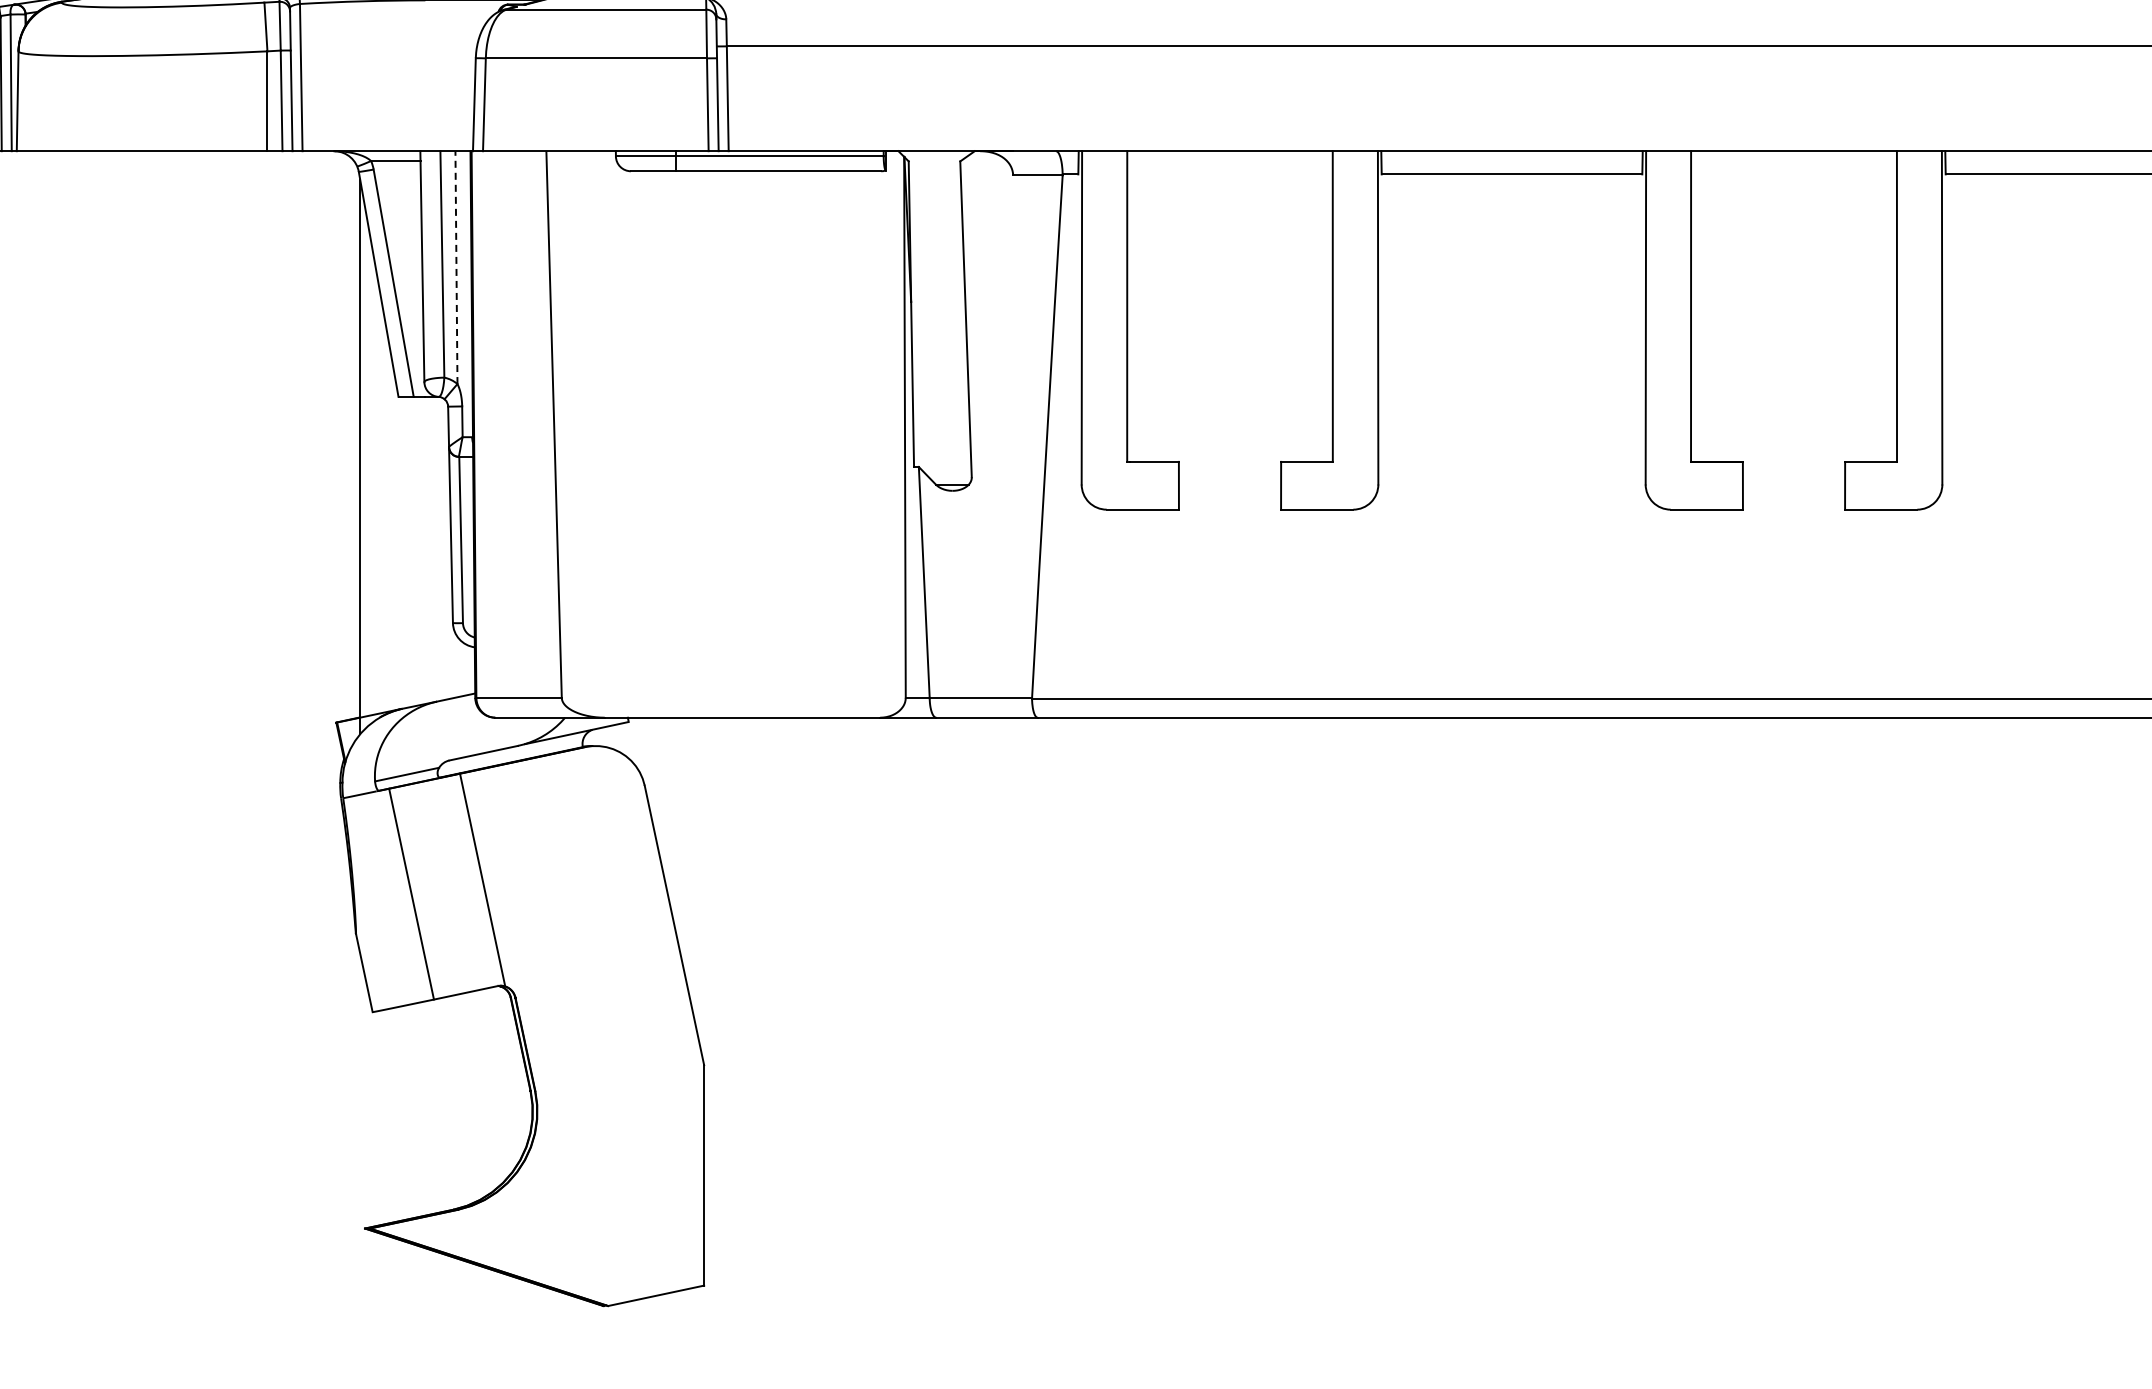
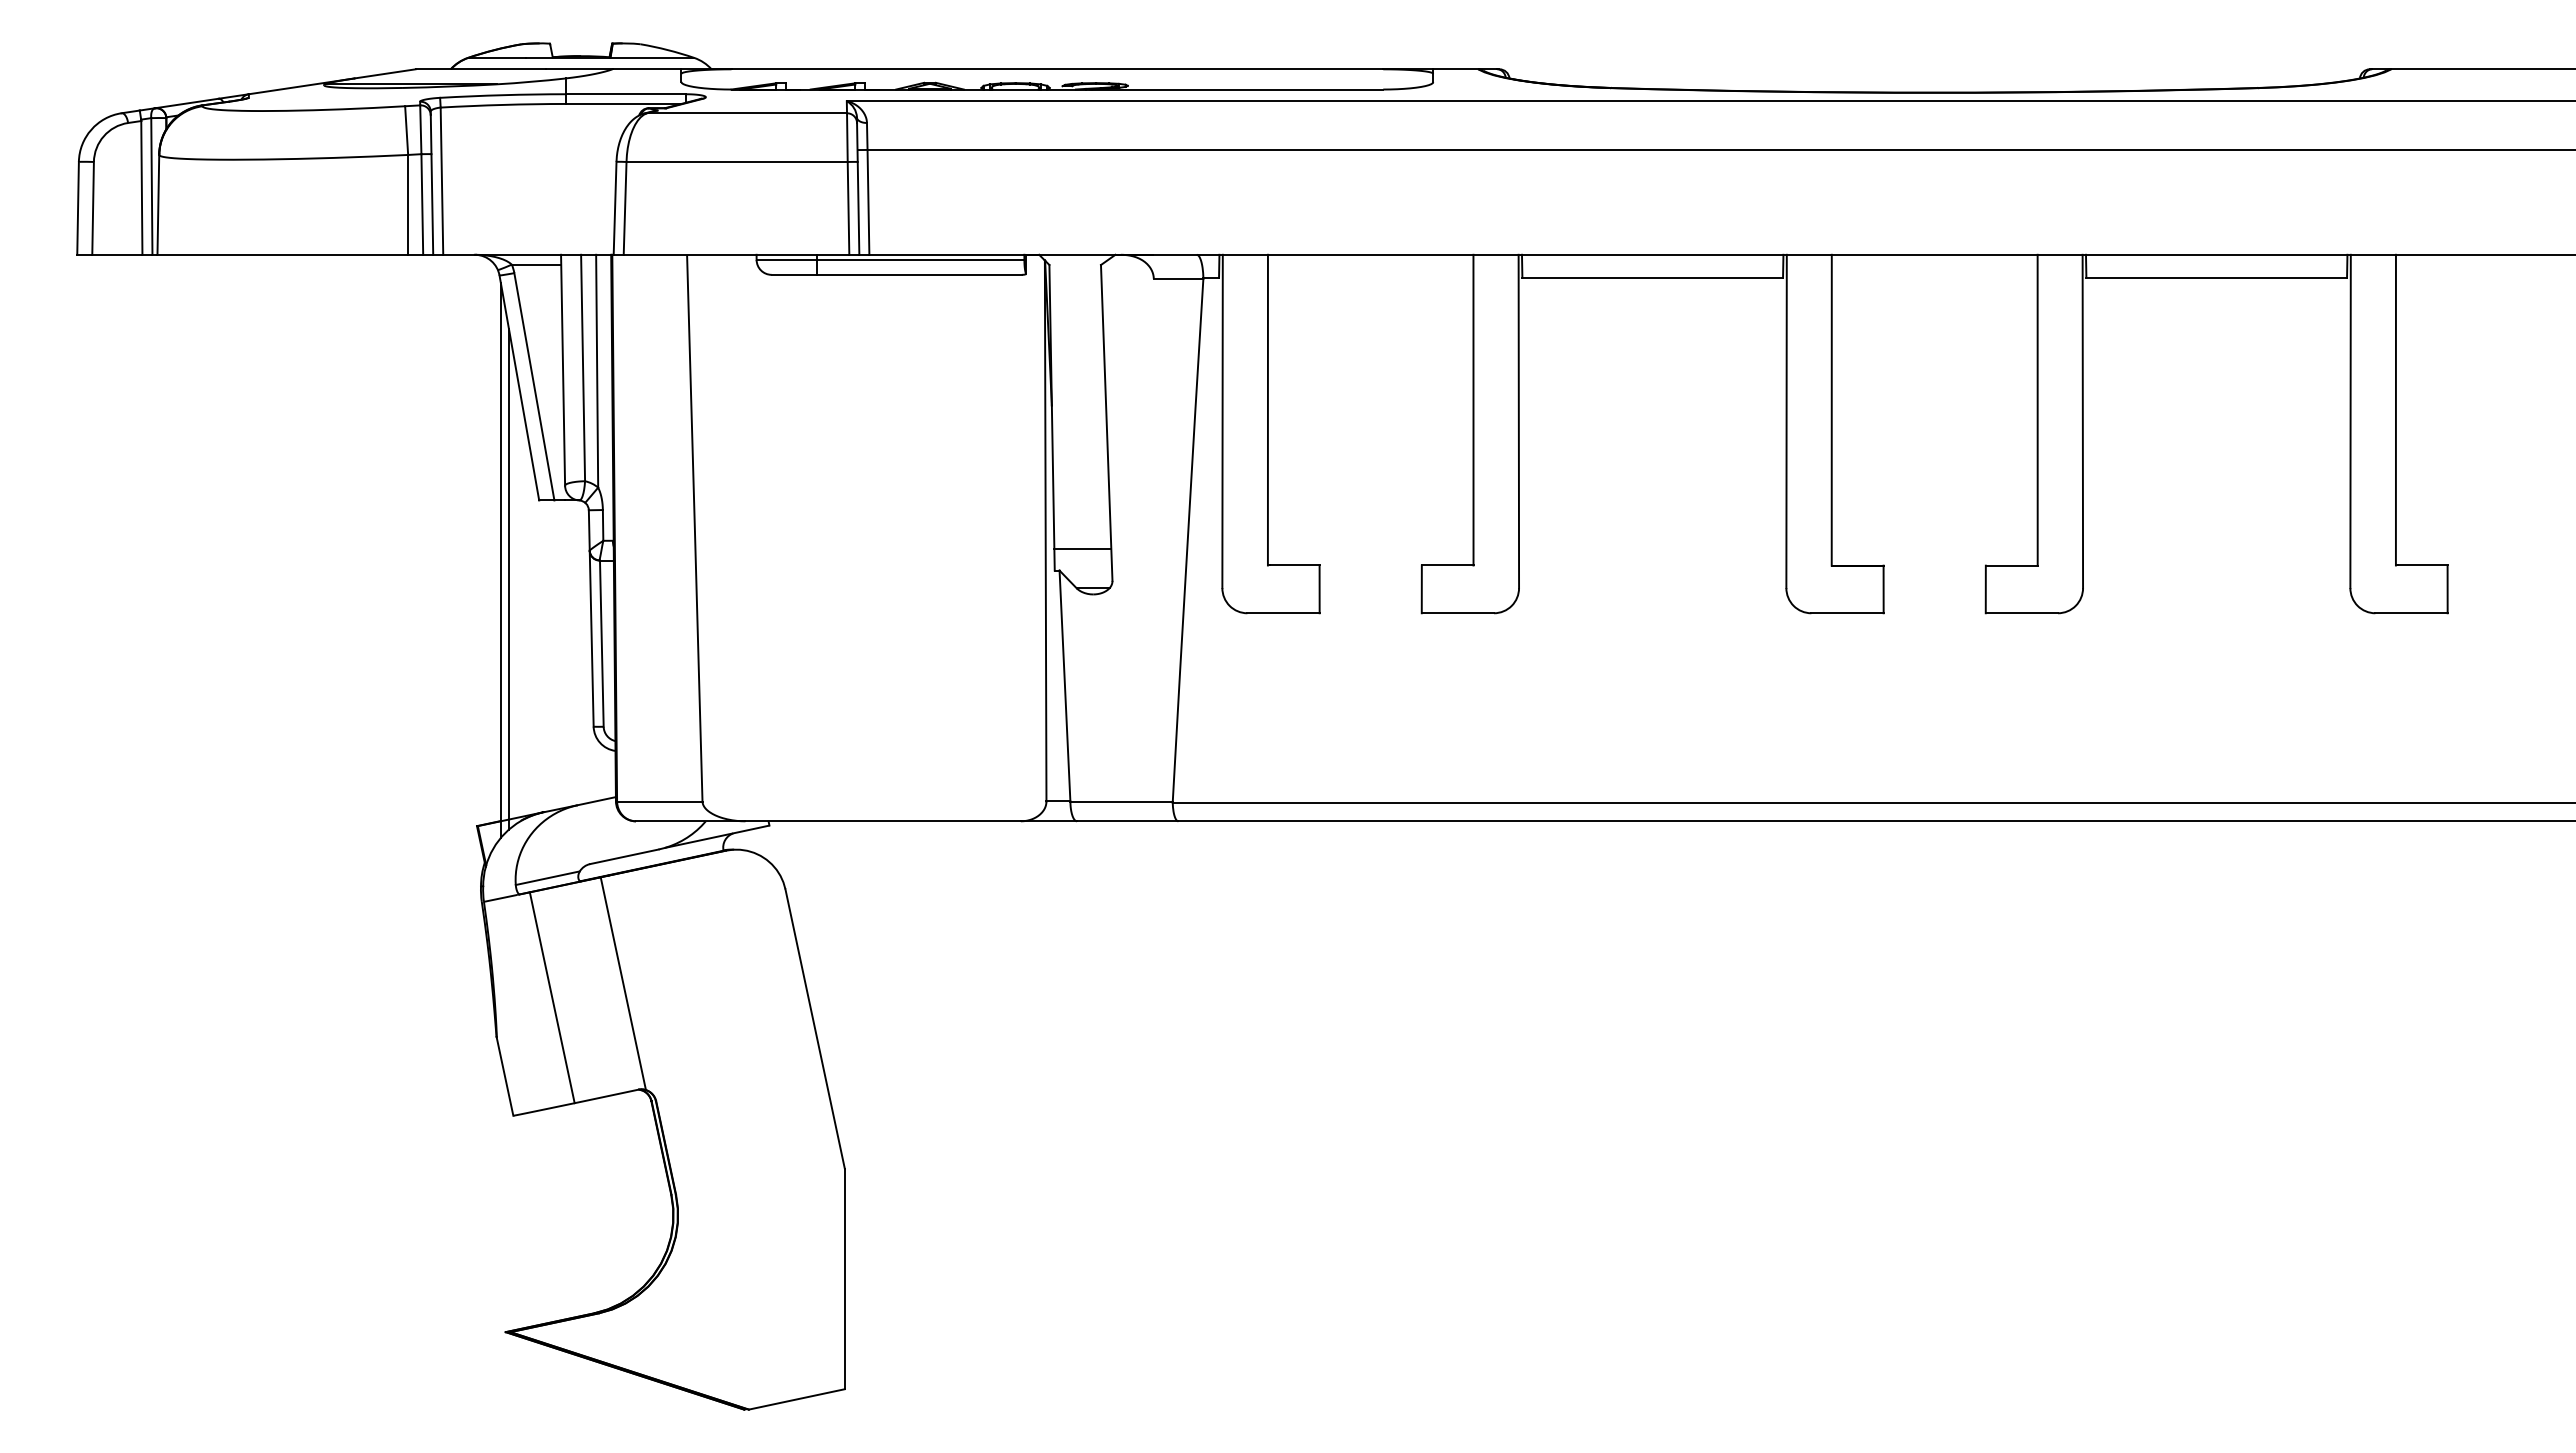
line: (456, 266) -> (597, 370), dashed -> solid
line: (941, 445) -> (1082, 549), added
line: (367, 474) -> (508, 578), added

